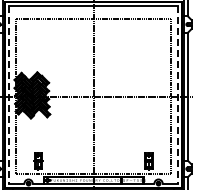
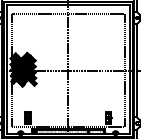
line: (9, 95) -> (6, 69), dashed -> solid
line: (177, 95) -> (129, 69), dashed -> solid

